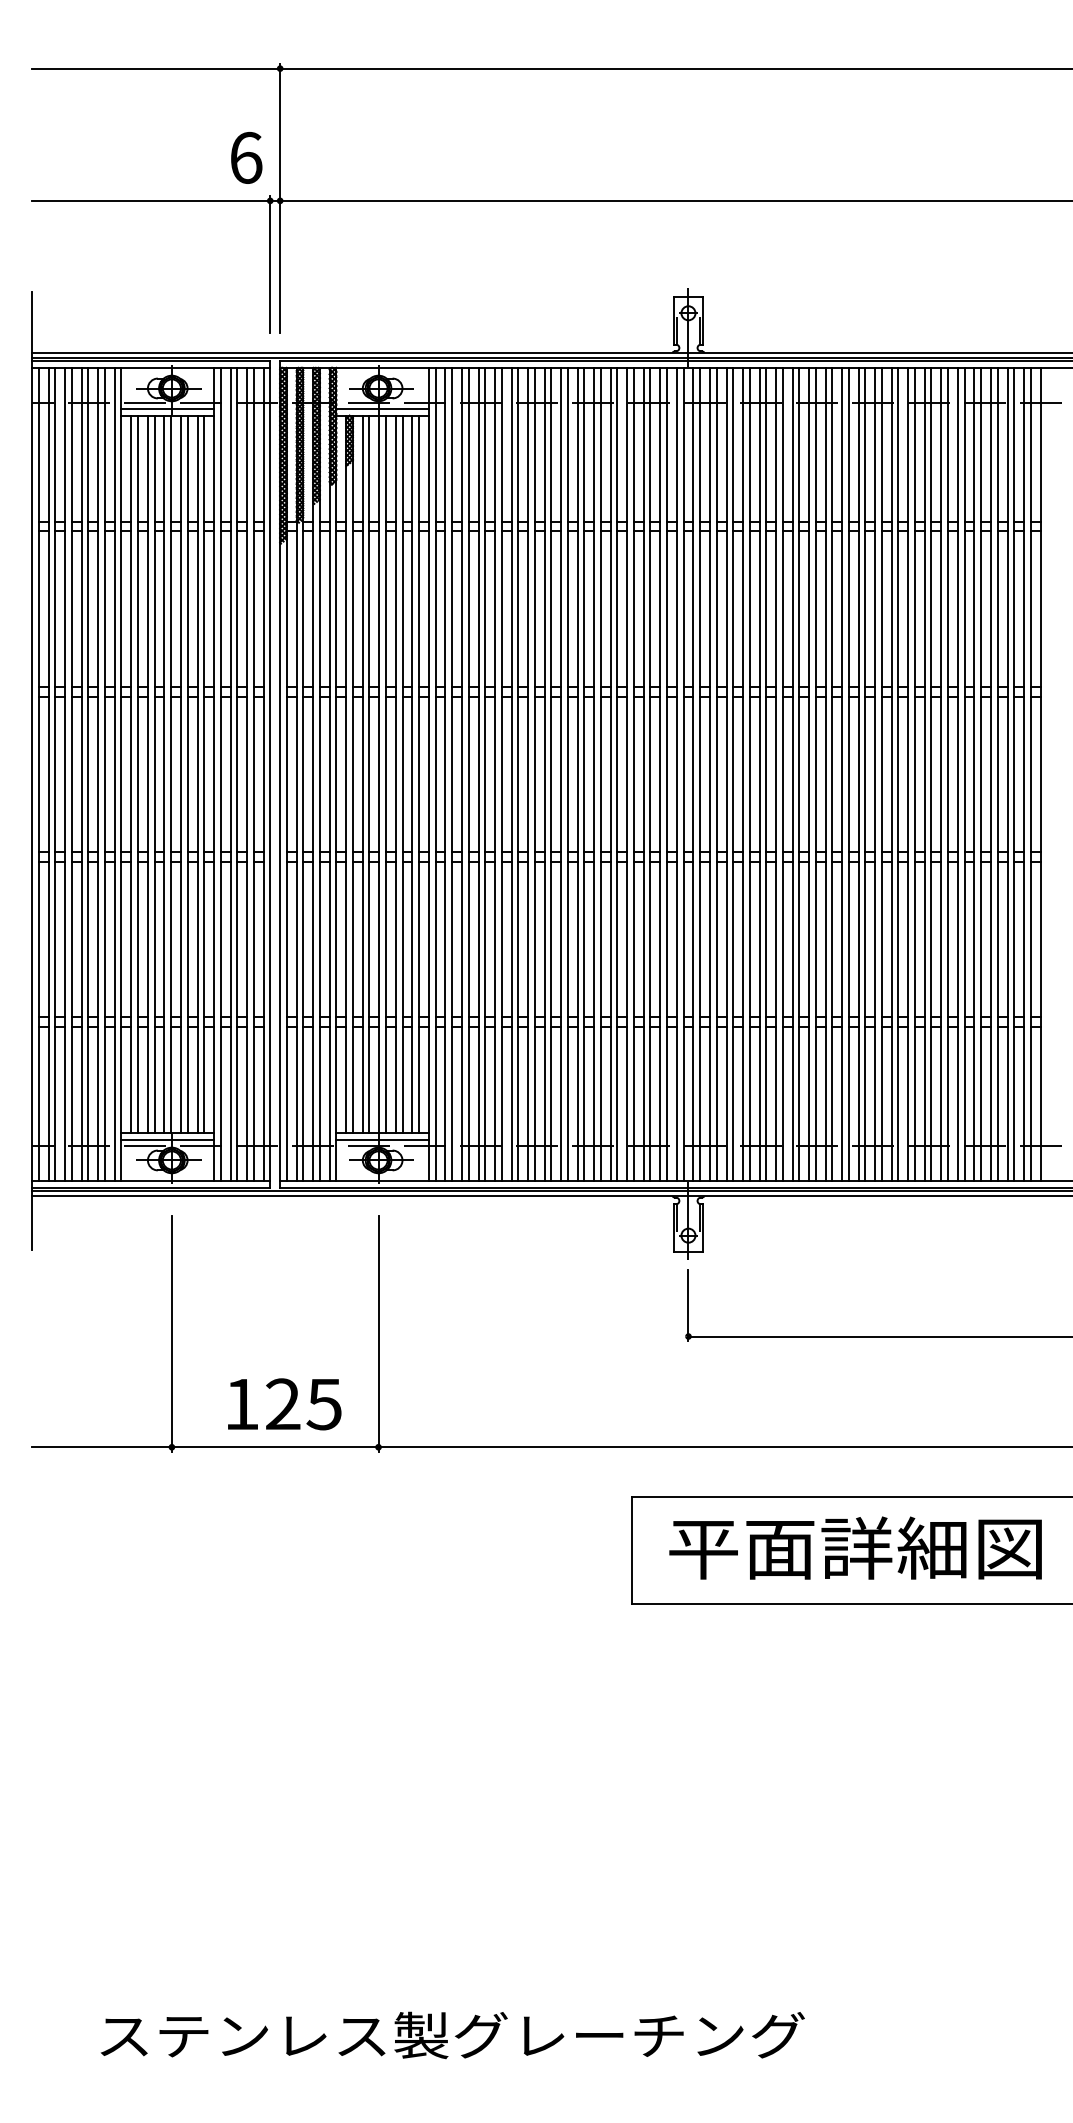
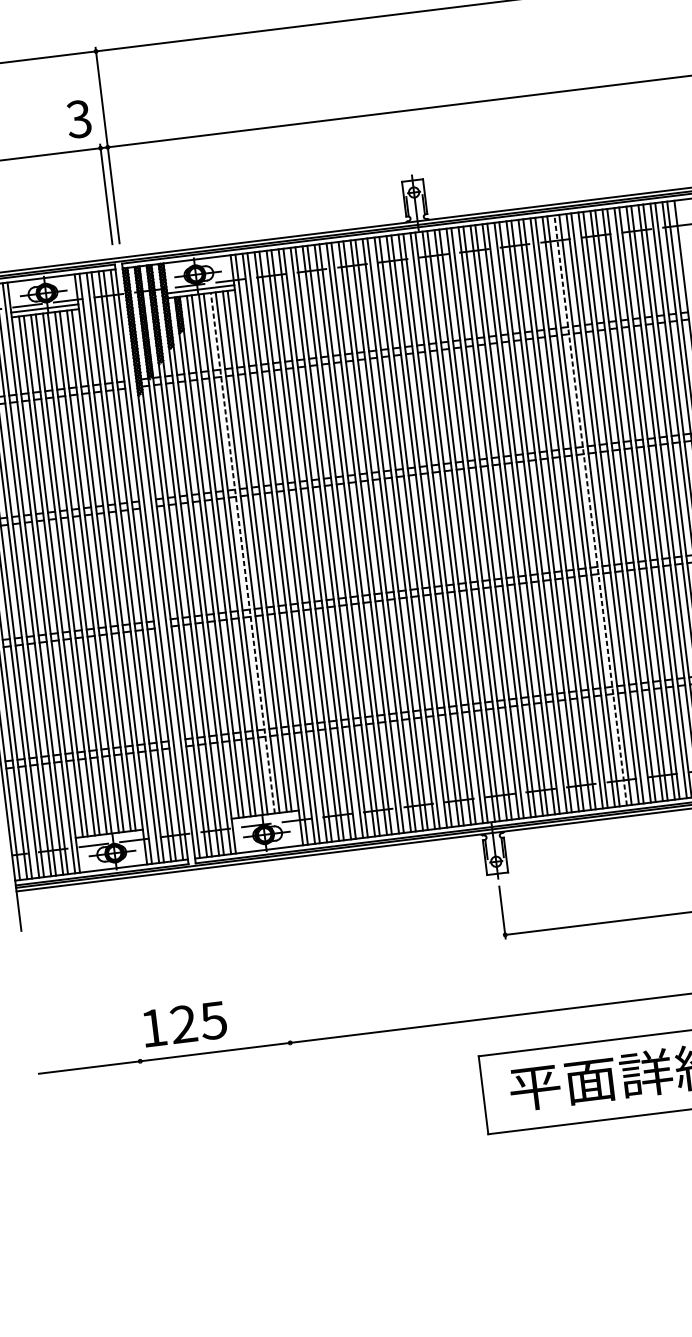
text: (245, 157) -> (78, 118), 6 -> 3
line: (395, 774) -> (242, 553), solid -> dashed
line: (875, 774) -> (590, 510), solid -> dashed
line: (167, 1139) -> (109, 838), removed
line: (382, 1139) -> (265, 819), removed
line: (171, 1333) -> (129, 978), removed
line: (378, 1333) -> (280, 960), removed
text: (284, 1404) -> (184, 1024), moved

